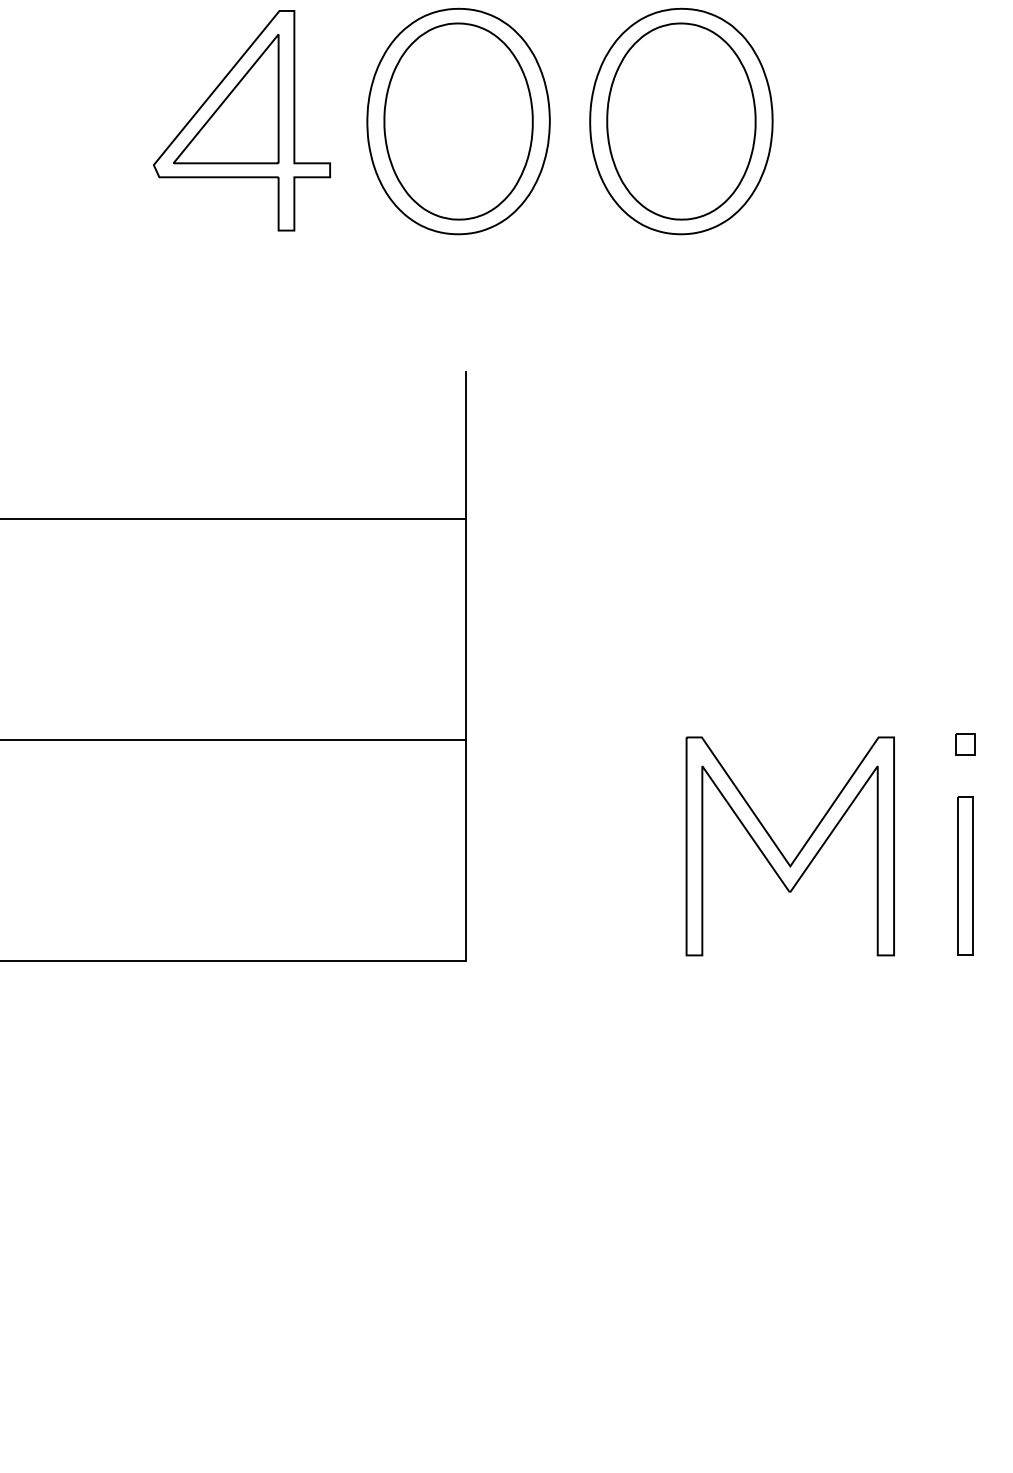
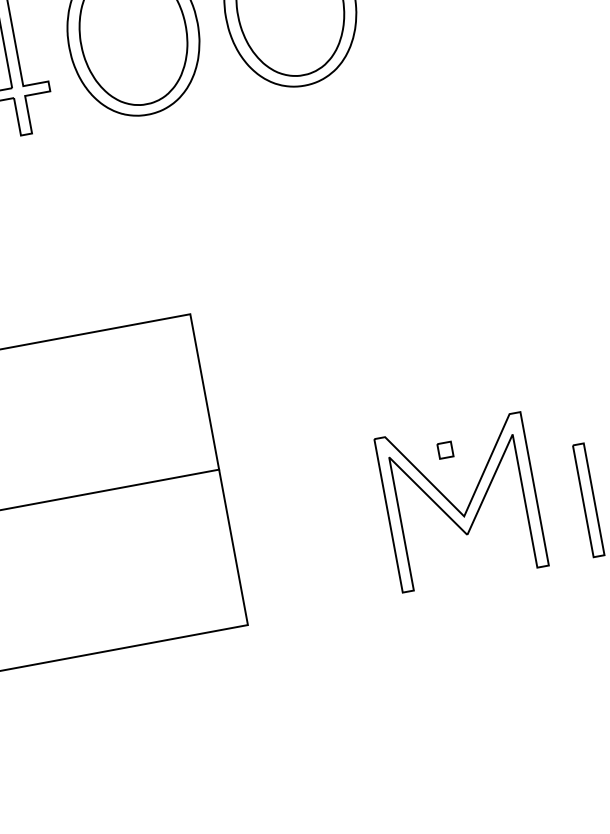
line: (465, 445) -> (180, 262), removed
part: (965, 744) -> (445, 450), moved

